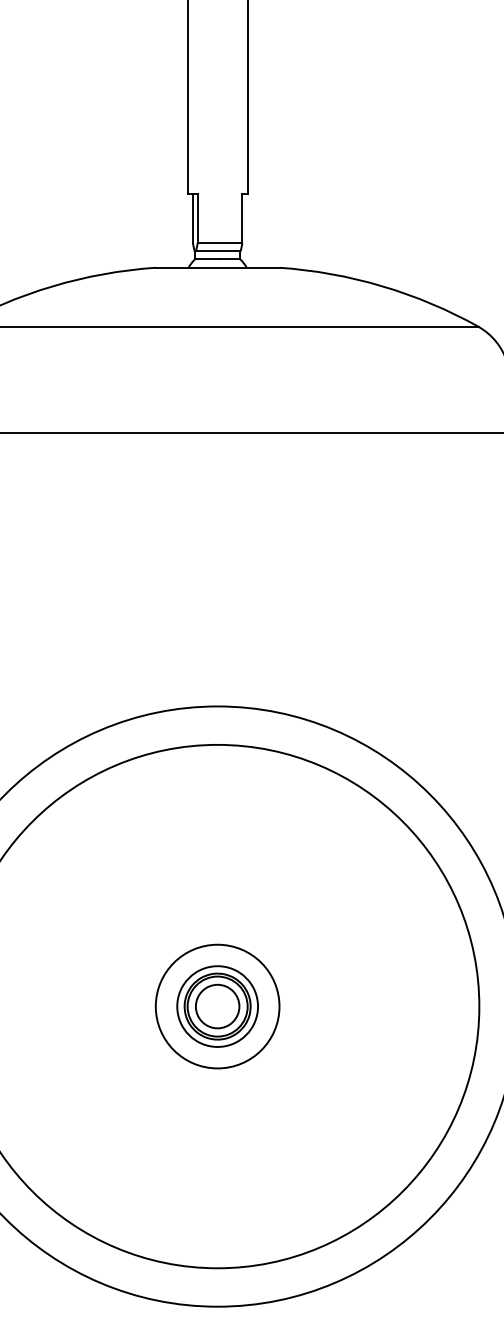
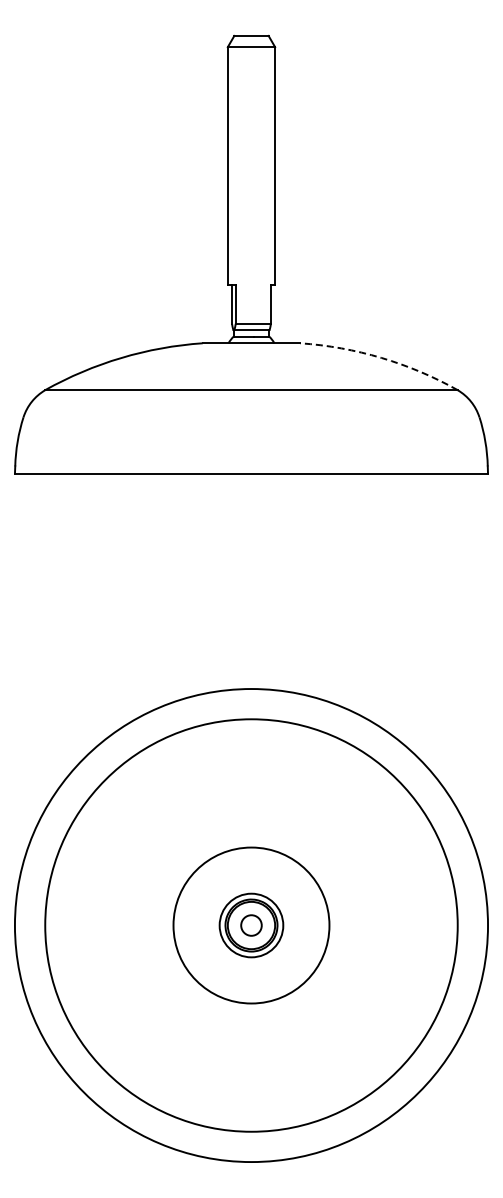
arc: (382, 285) -> (381, 357), solid -> dashed
circle: (217, 1006) -> (251, 925), size x0.6
circle: (217, 1006) -> (251, 925), size x1.6

